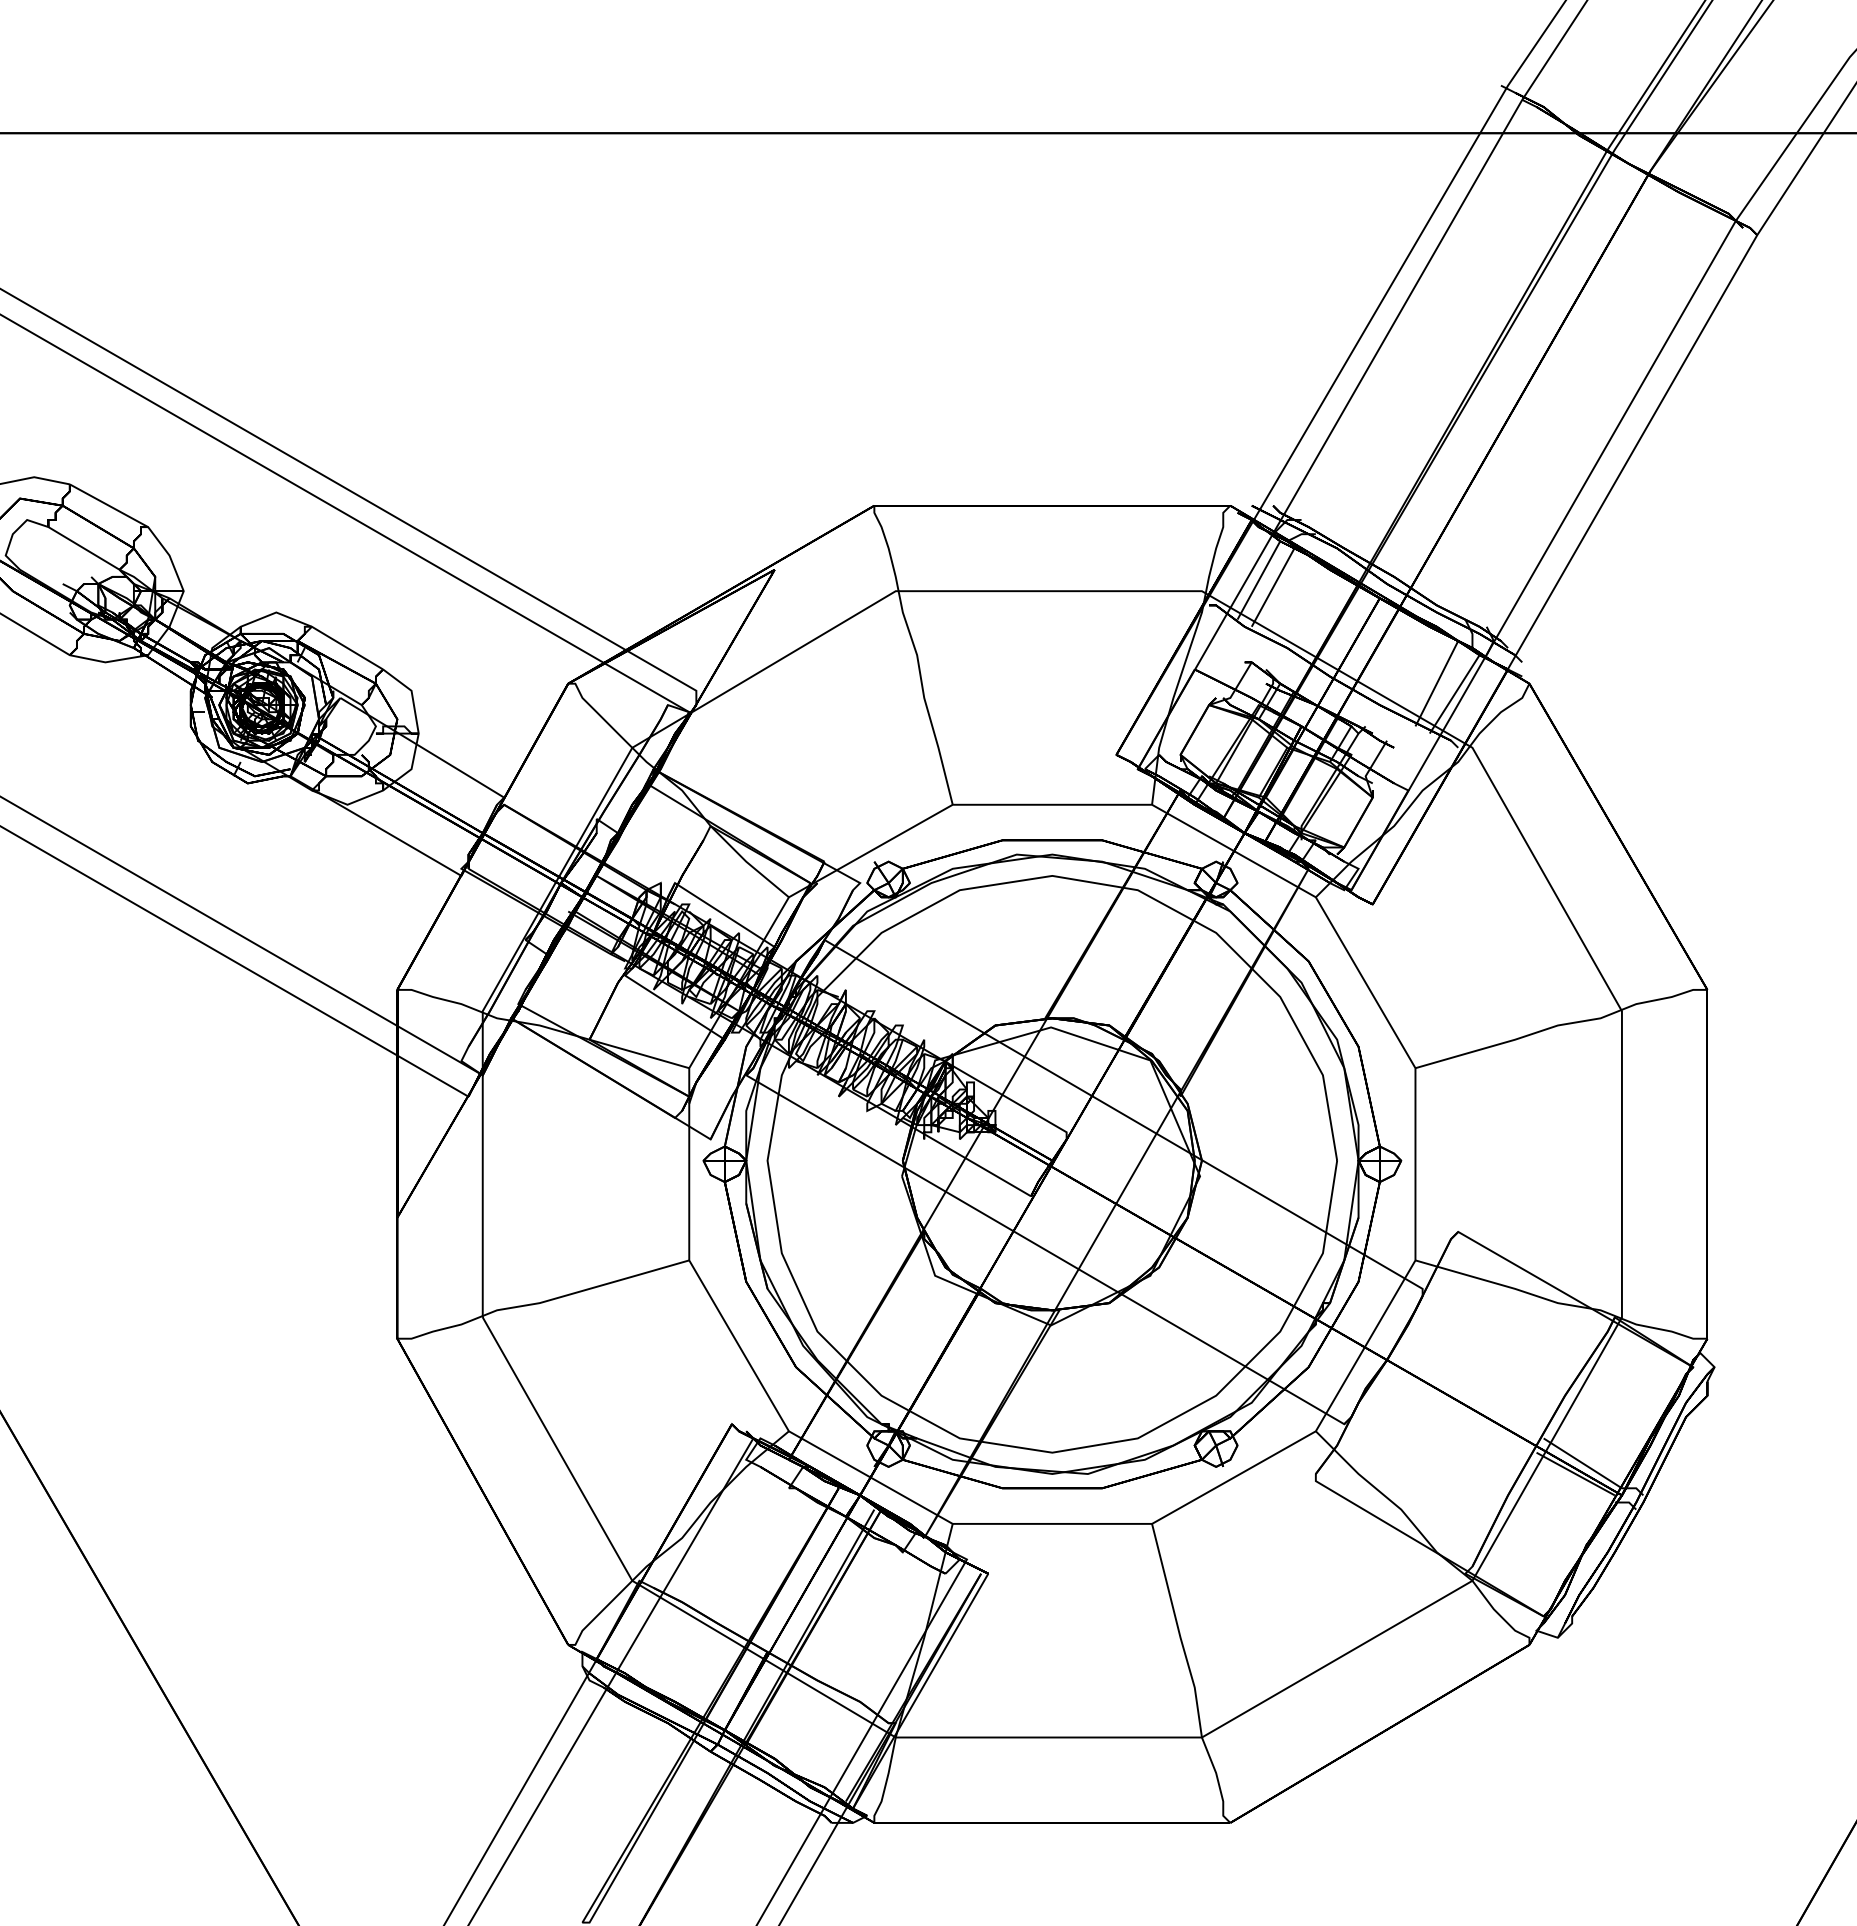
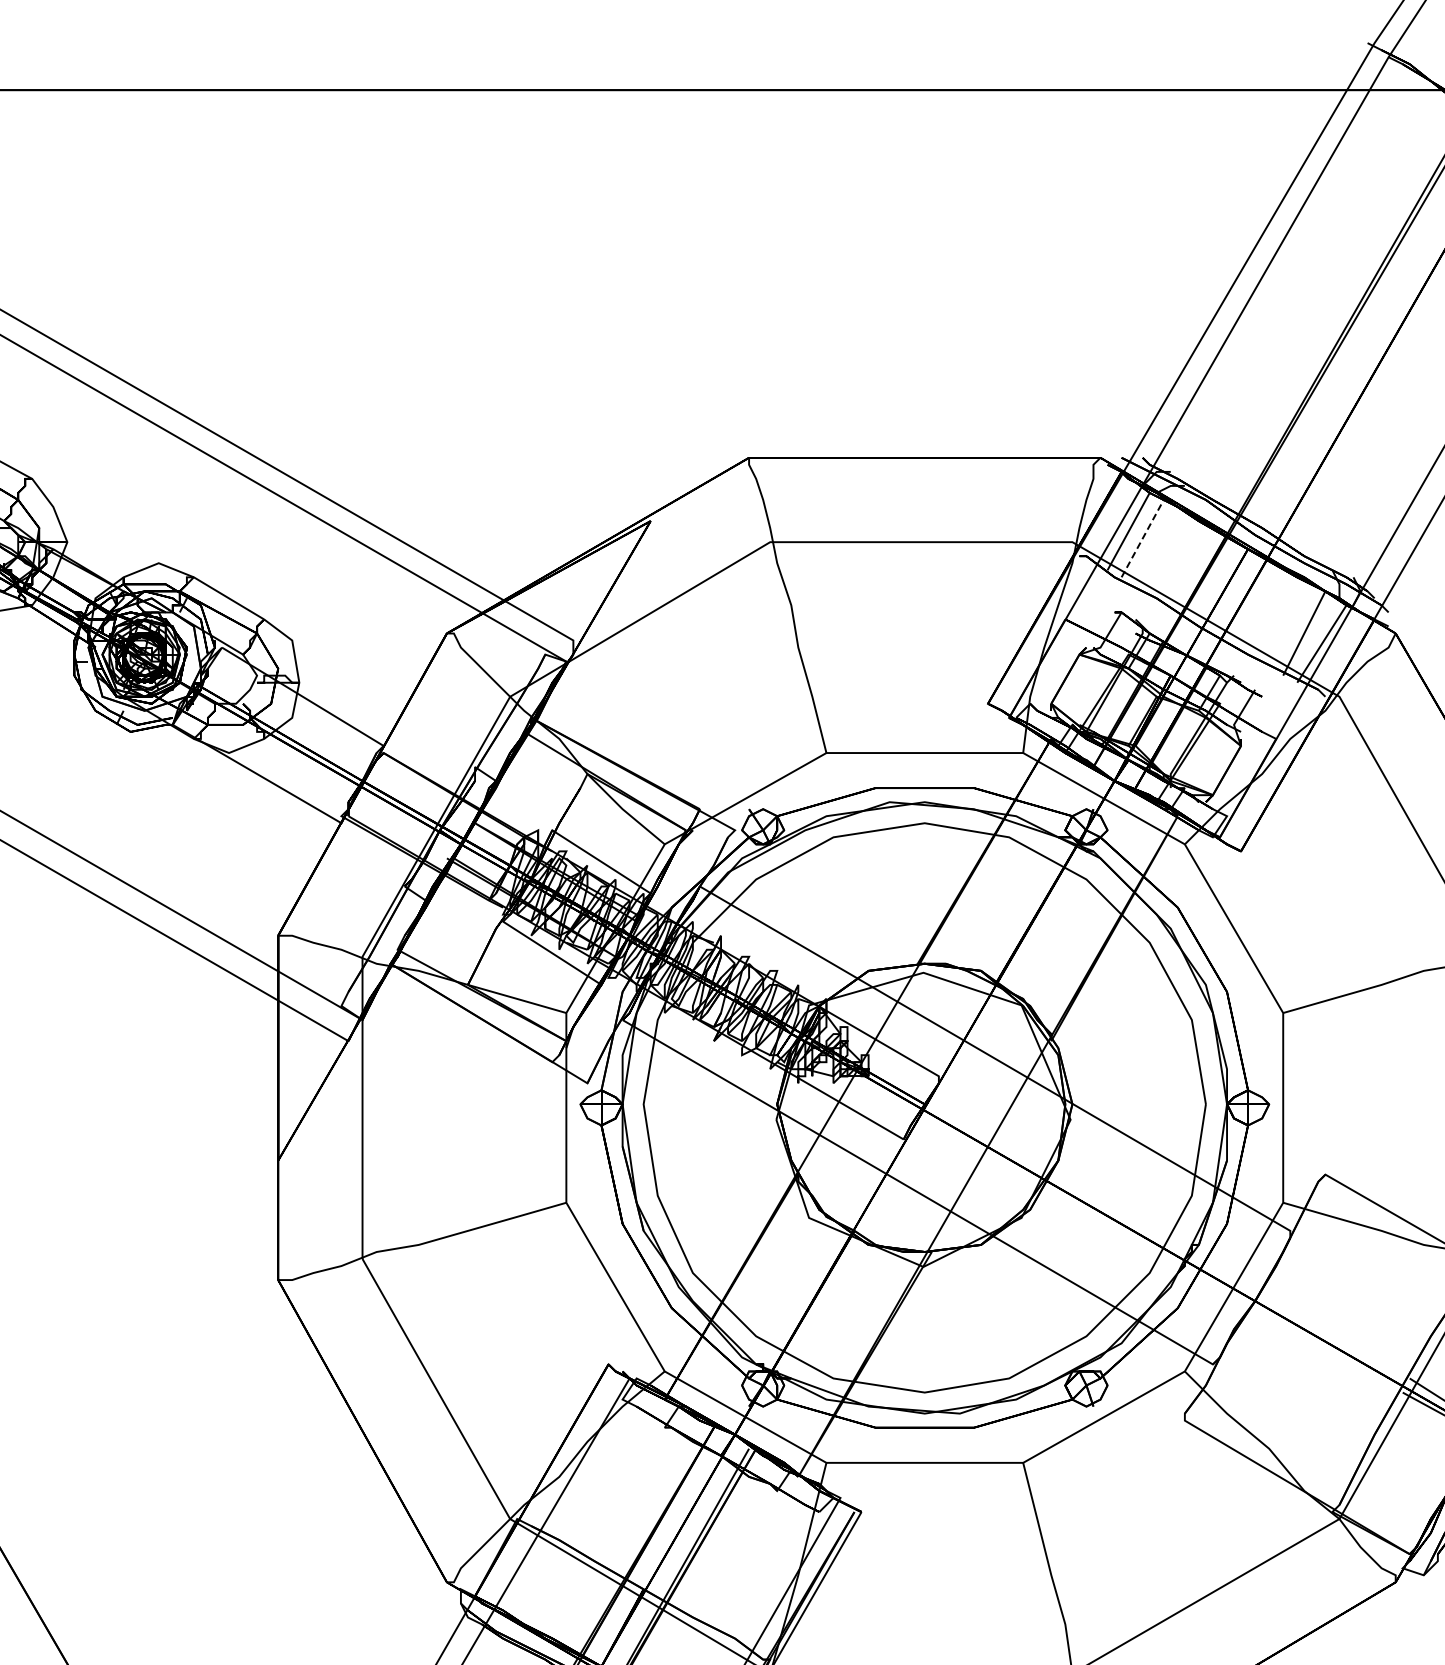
line: (1273, 587) -> (1143, 538), solid -> dashed

